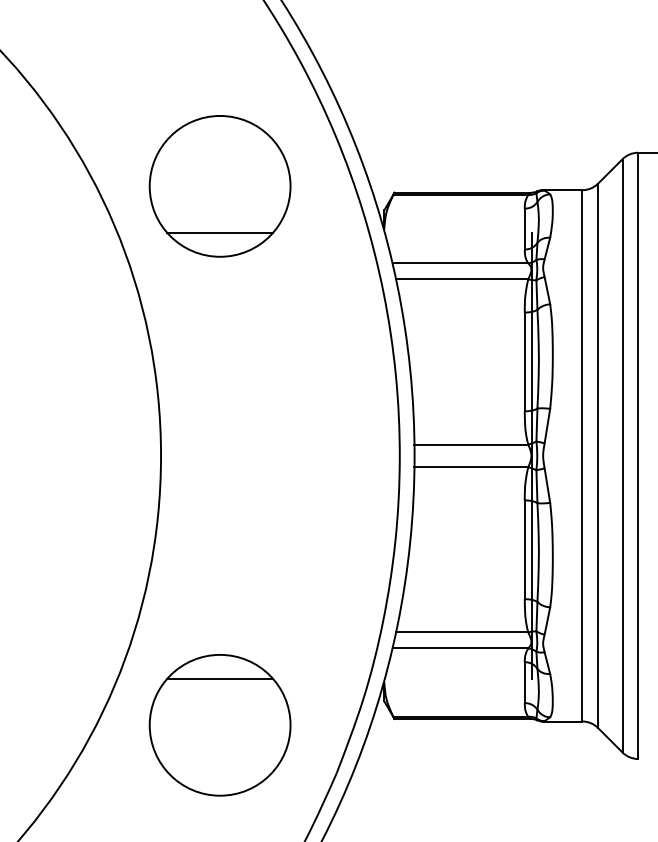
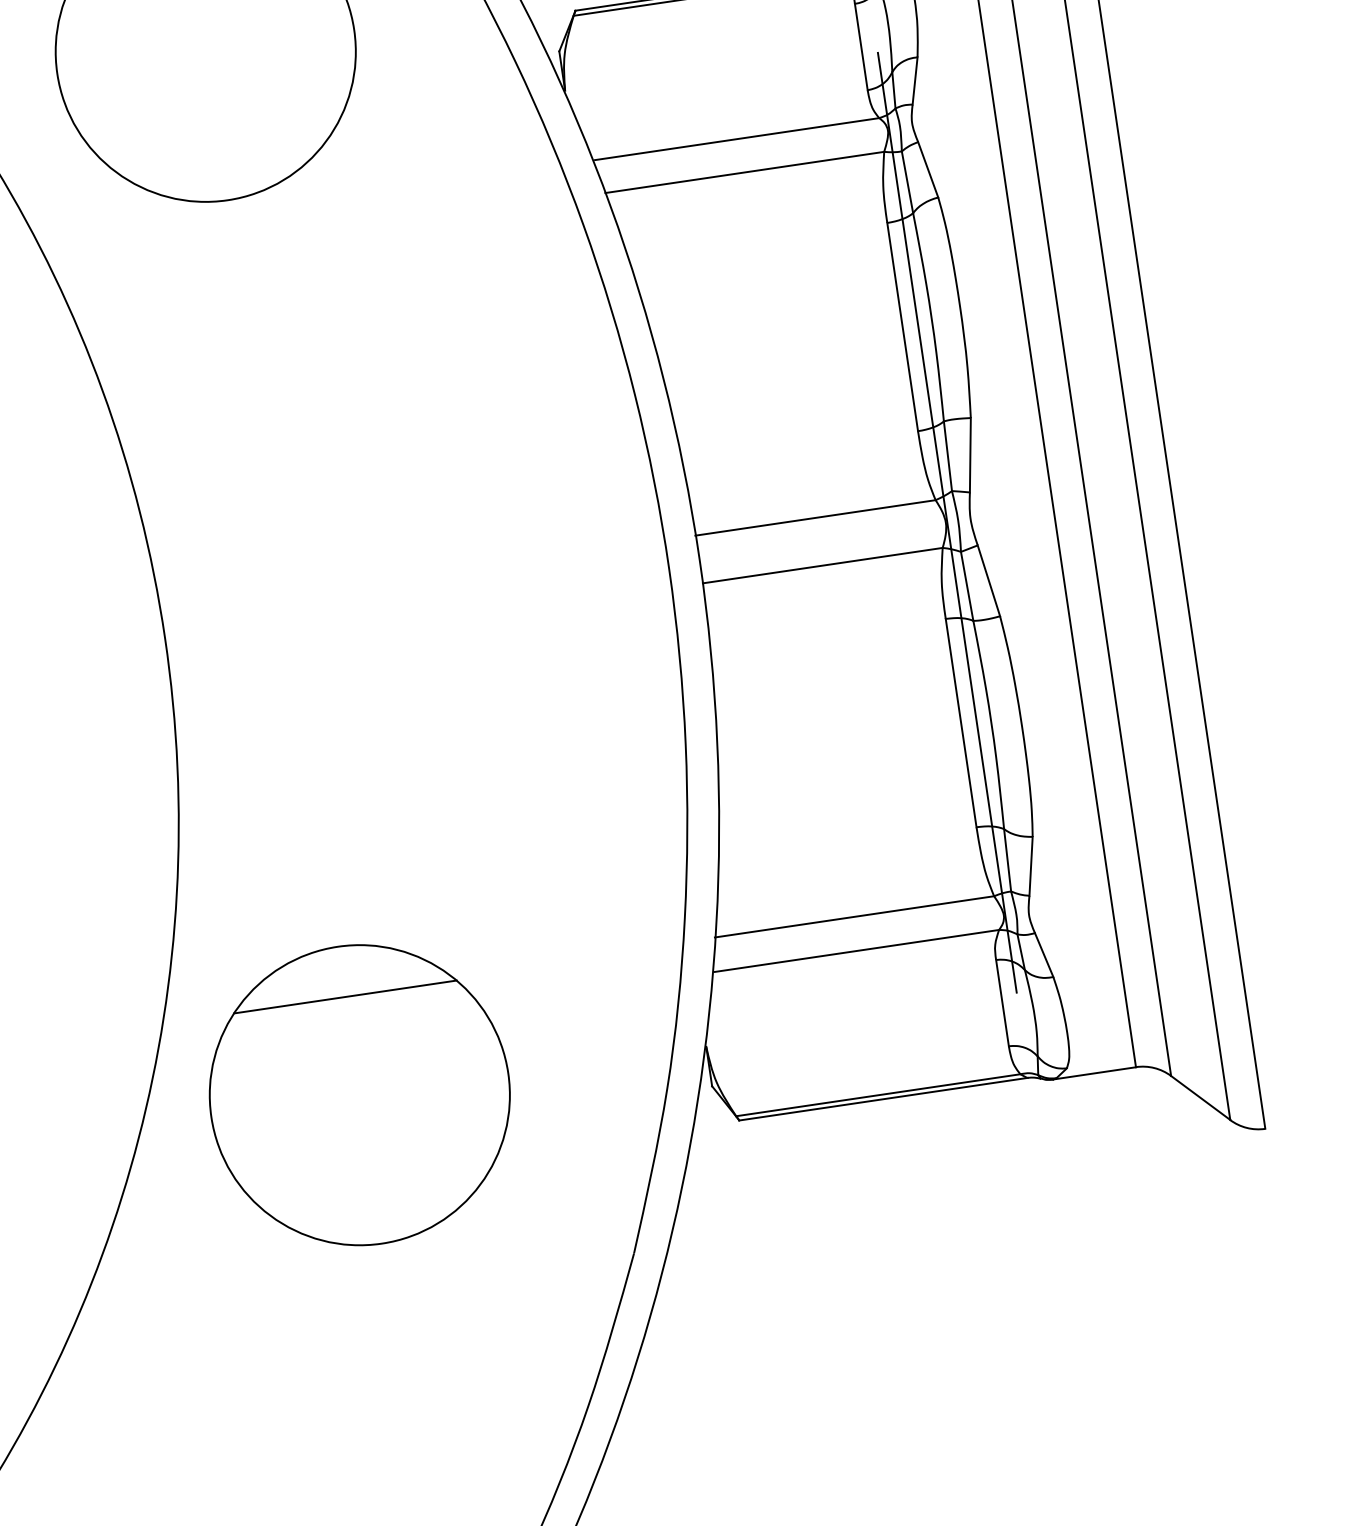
line: (219, 232) -> (218, 149), removed
part: (219, 725) -> (358, 1095), moved

